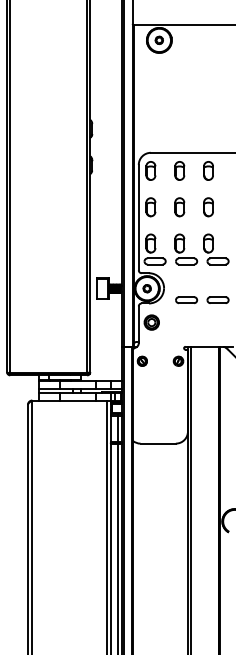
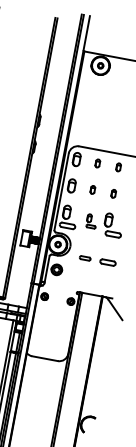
part: (179, 170) -> (97, 163), size x0.6
part: (208, 170) -> (118, 167), size x0.6
part: (179, 207) -> (92, 189), size x0.6
part: (208, 207) -> (113, 193), size x0.6
part: (186, 249) -> (91, 221), size x0.6
part: (186, 300) -> (85, 258), size x0.7

